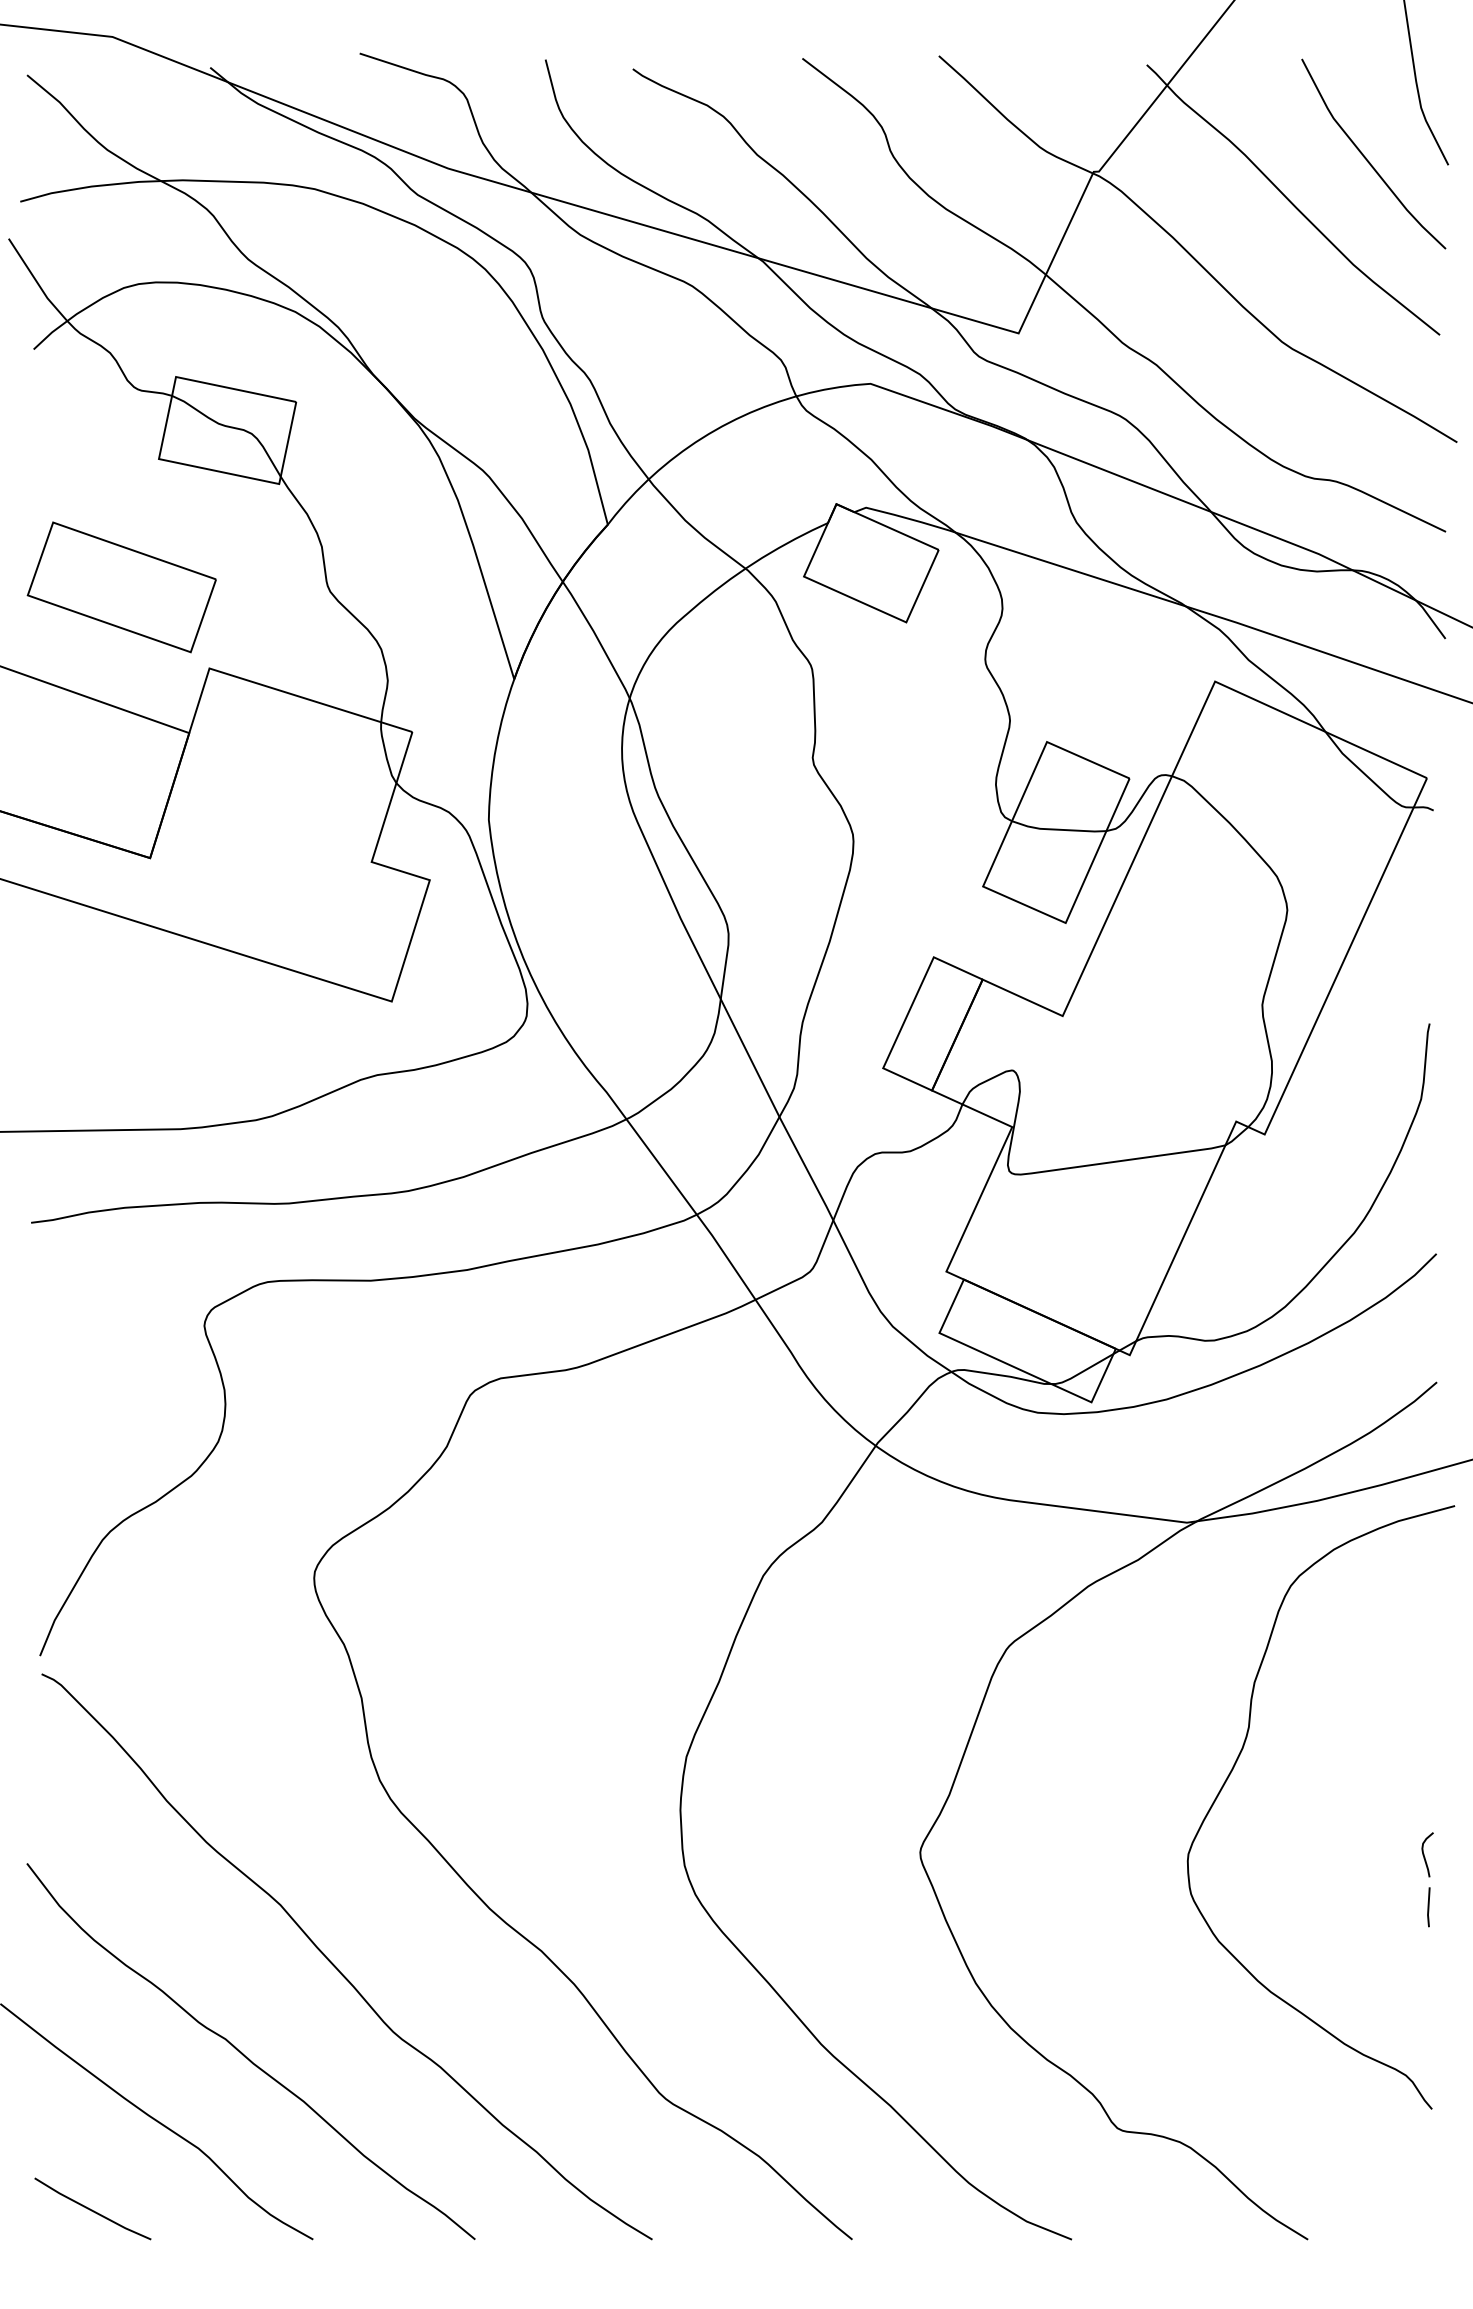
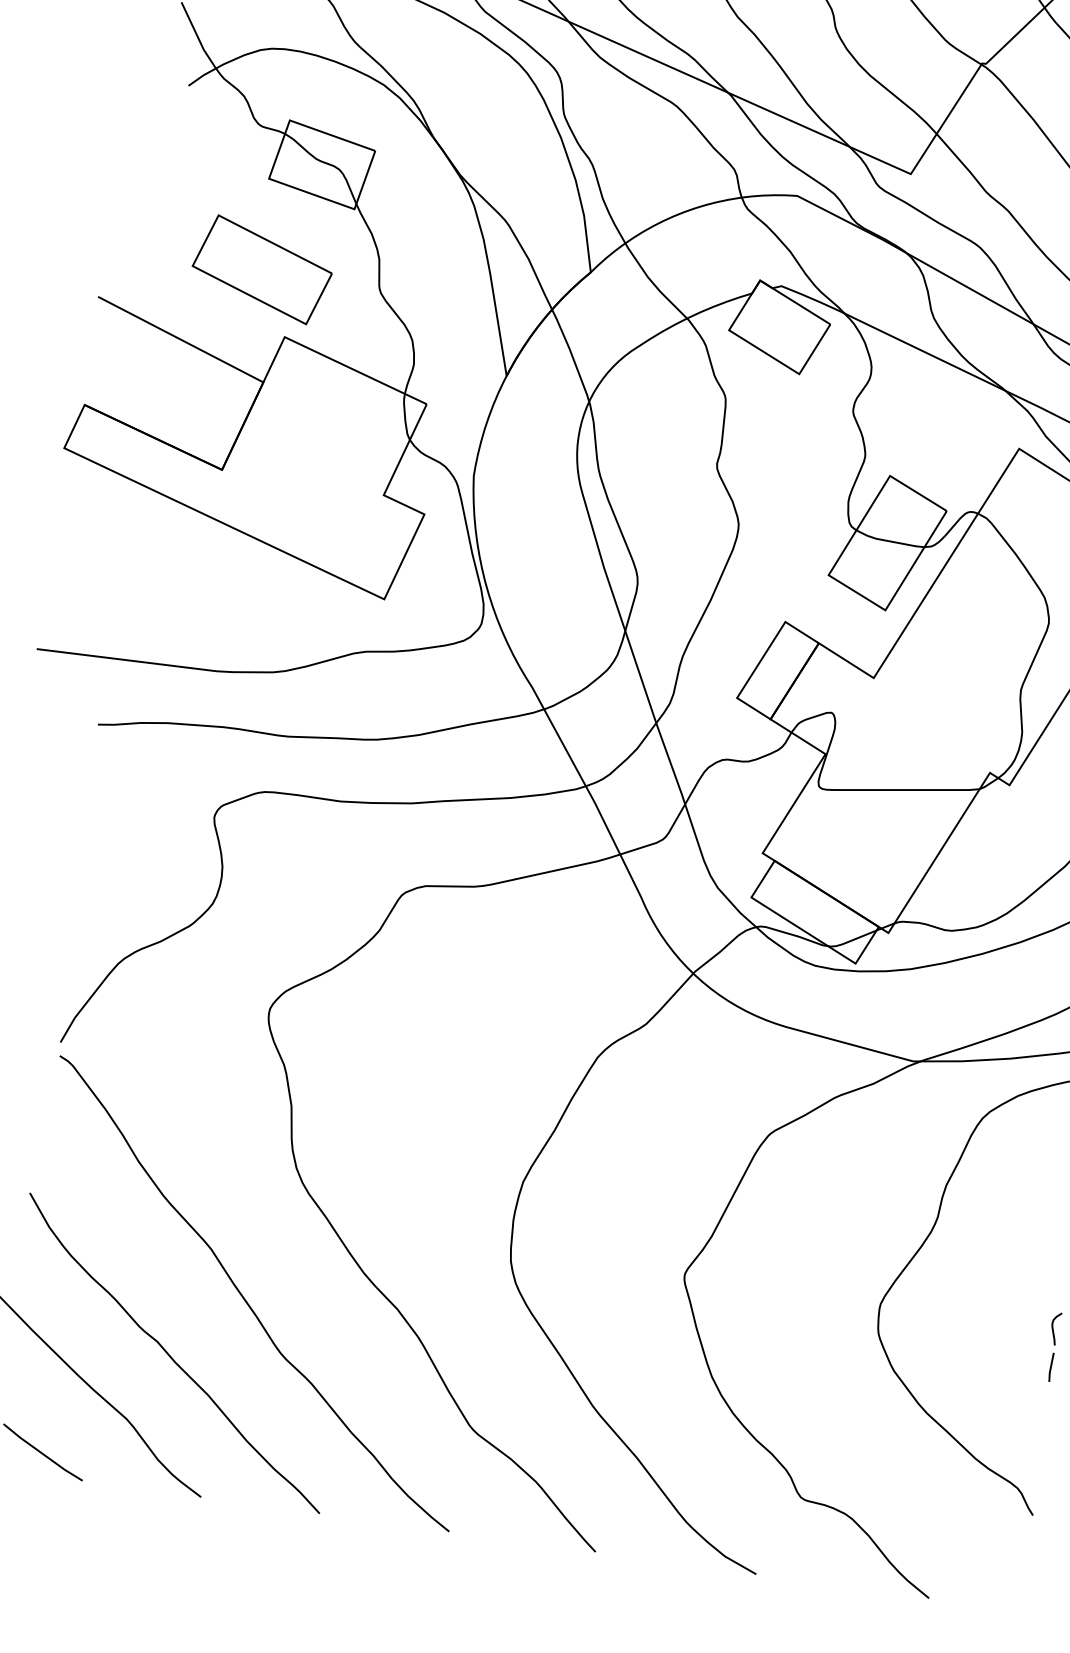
part: (121, 587) -> (262, 269), moved

